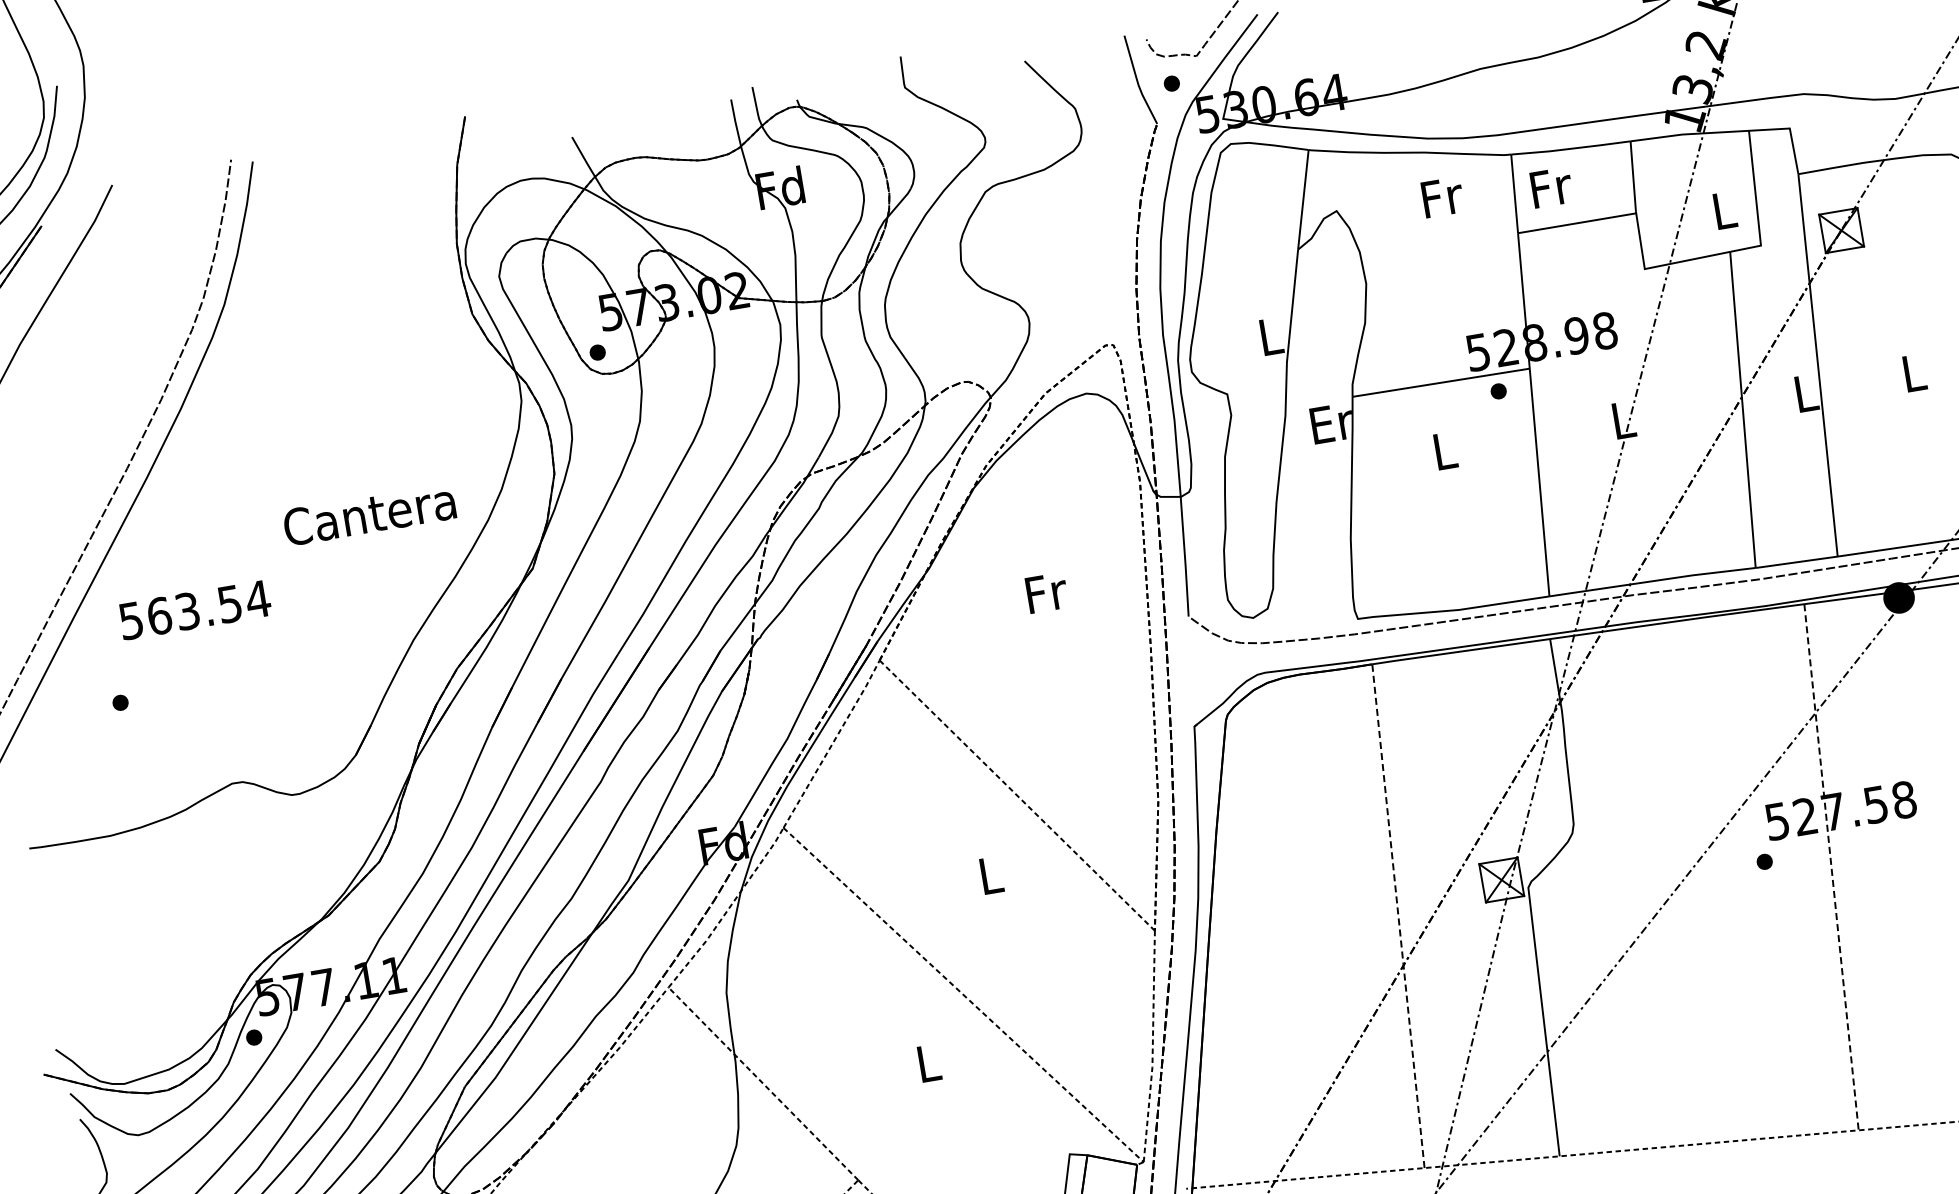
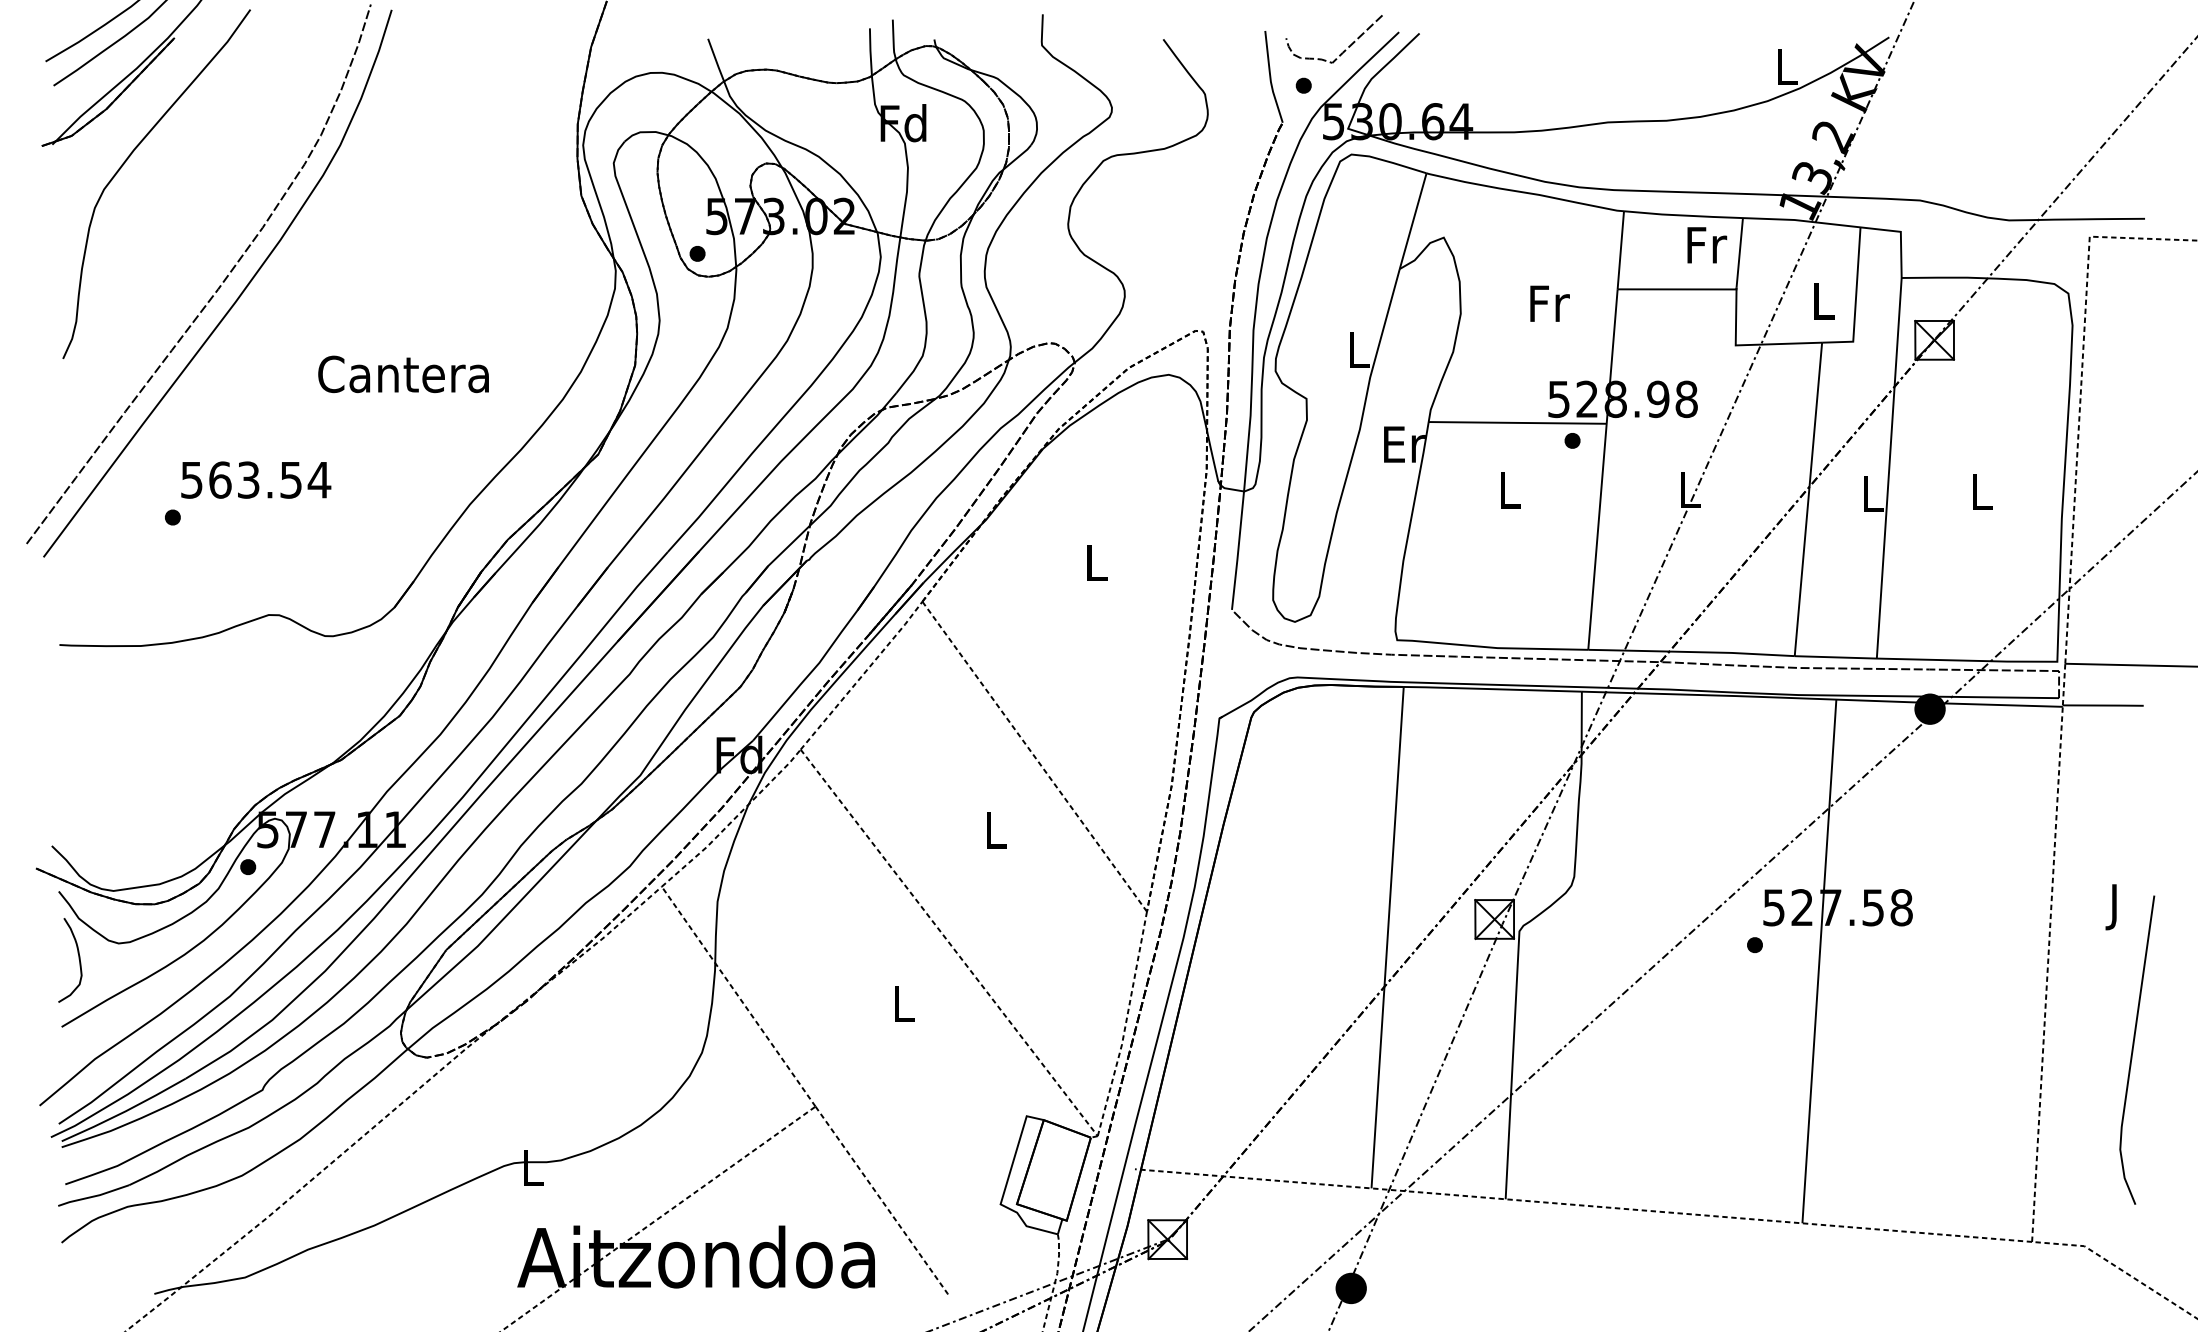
text: (1552, 187) -> (1707, 245), moved
text: (1442, 197) -> (1549, 303), moved
text: (369, 514) -> (403, 374), moved
text: (1047, 593) -> (1097, 563), Fr -> L
text: (195, 609) -> (256, 479), moved
line: (1831, 867) -> (1819, 961), dashed -> solid
line: (1398, 916) -> (1387, 937), dashed -> solid

